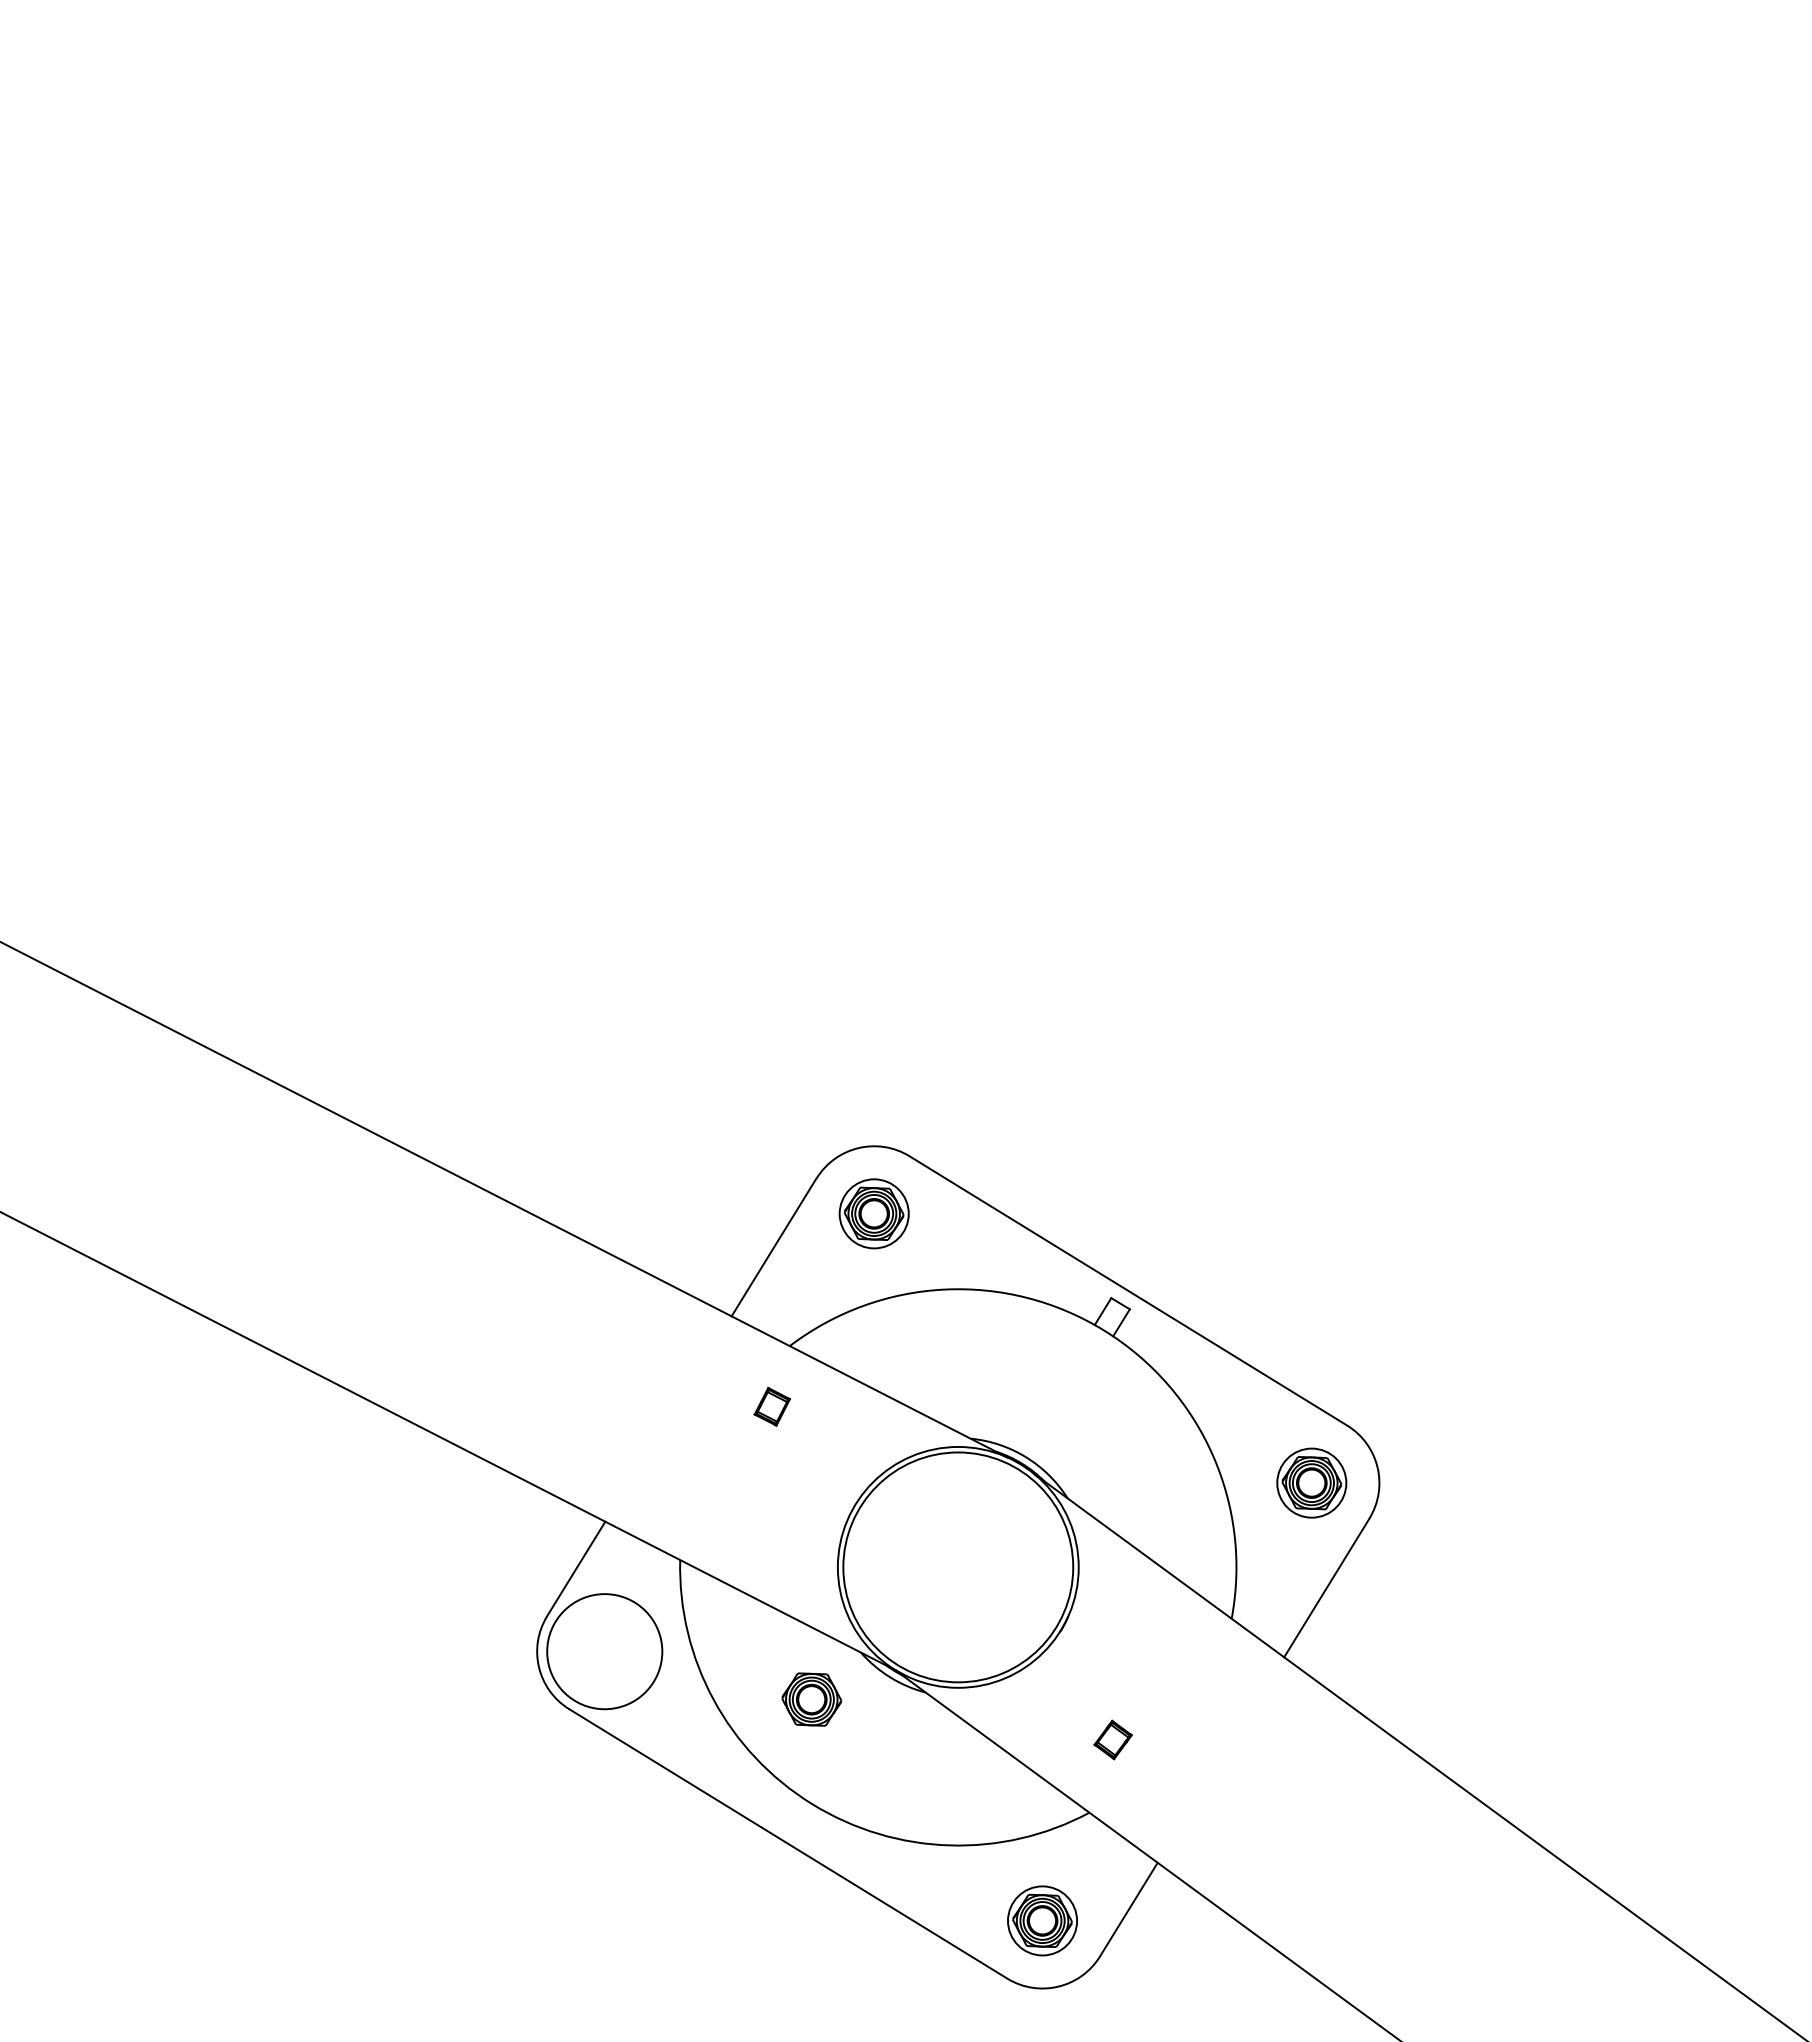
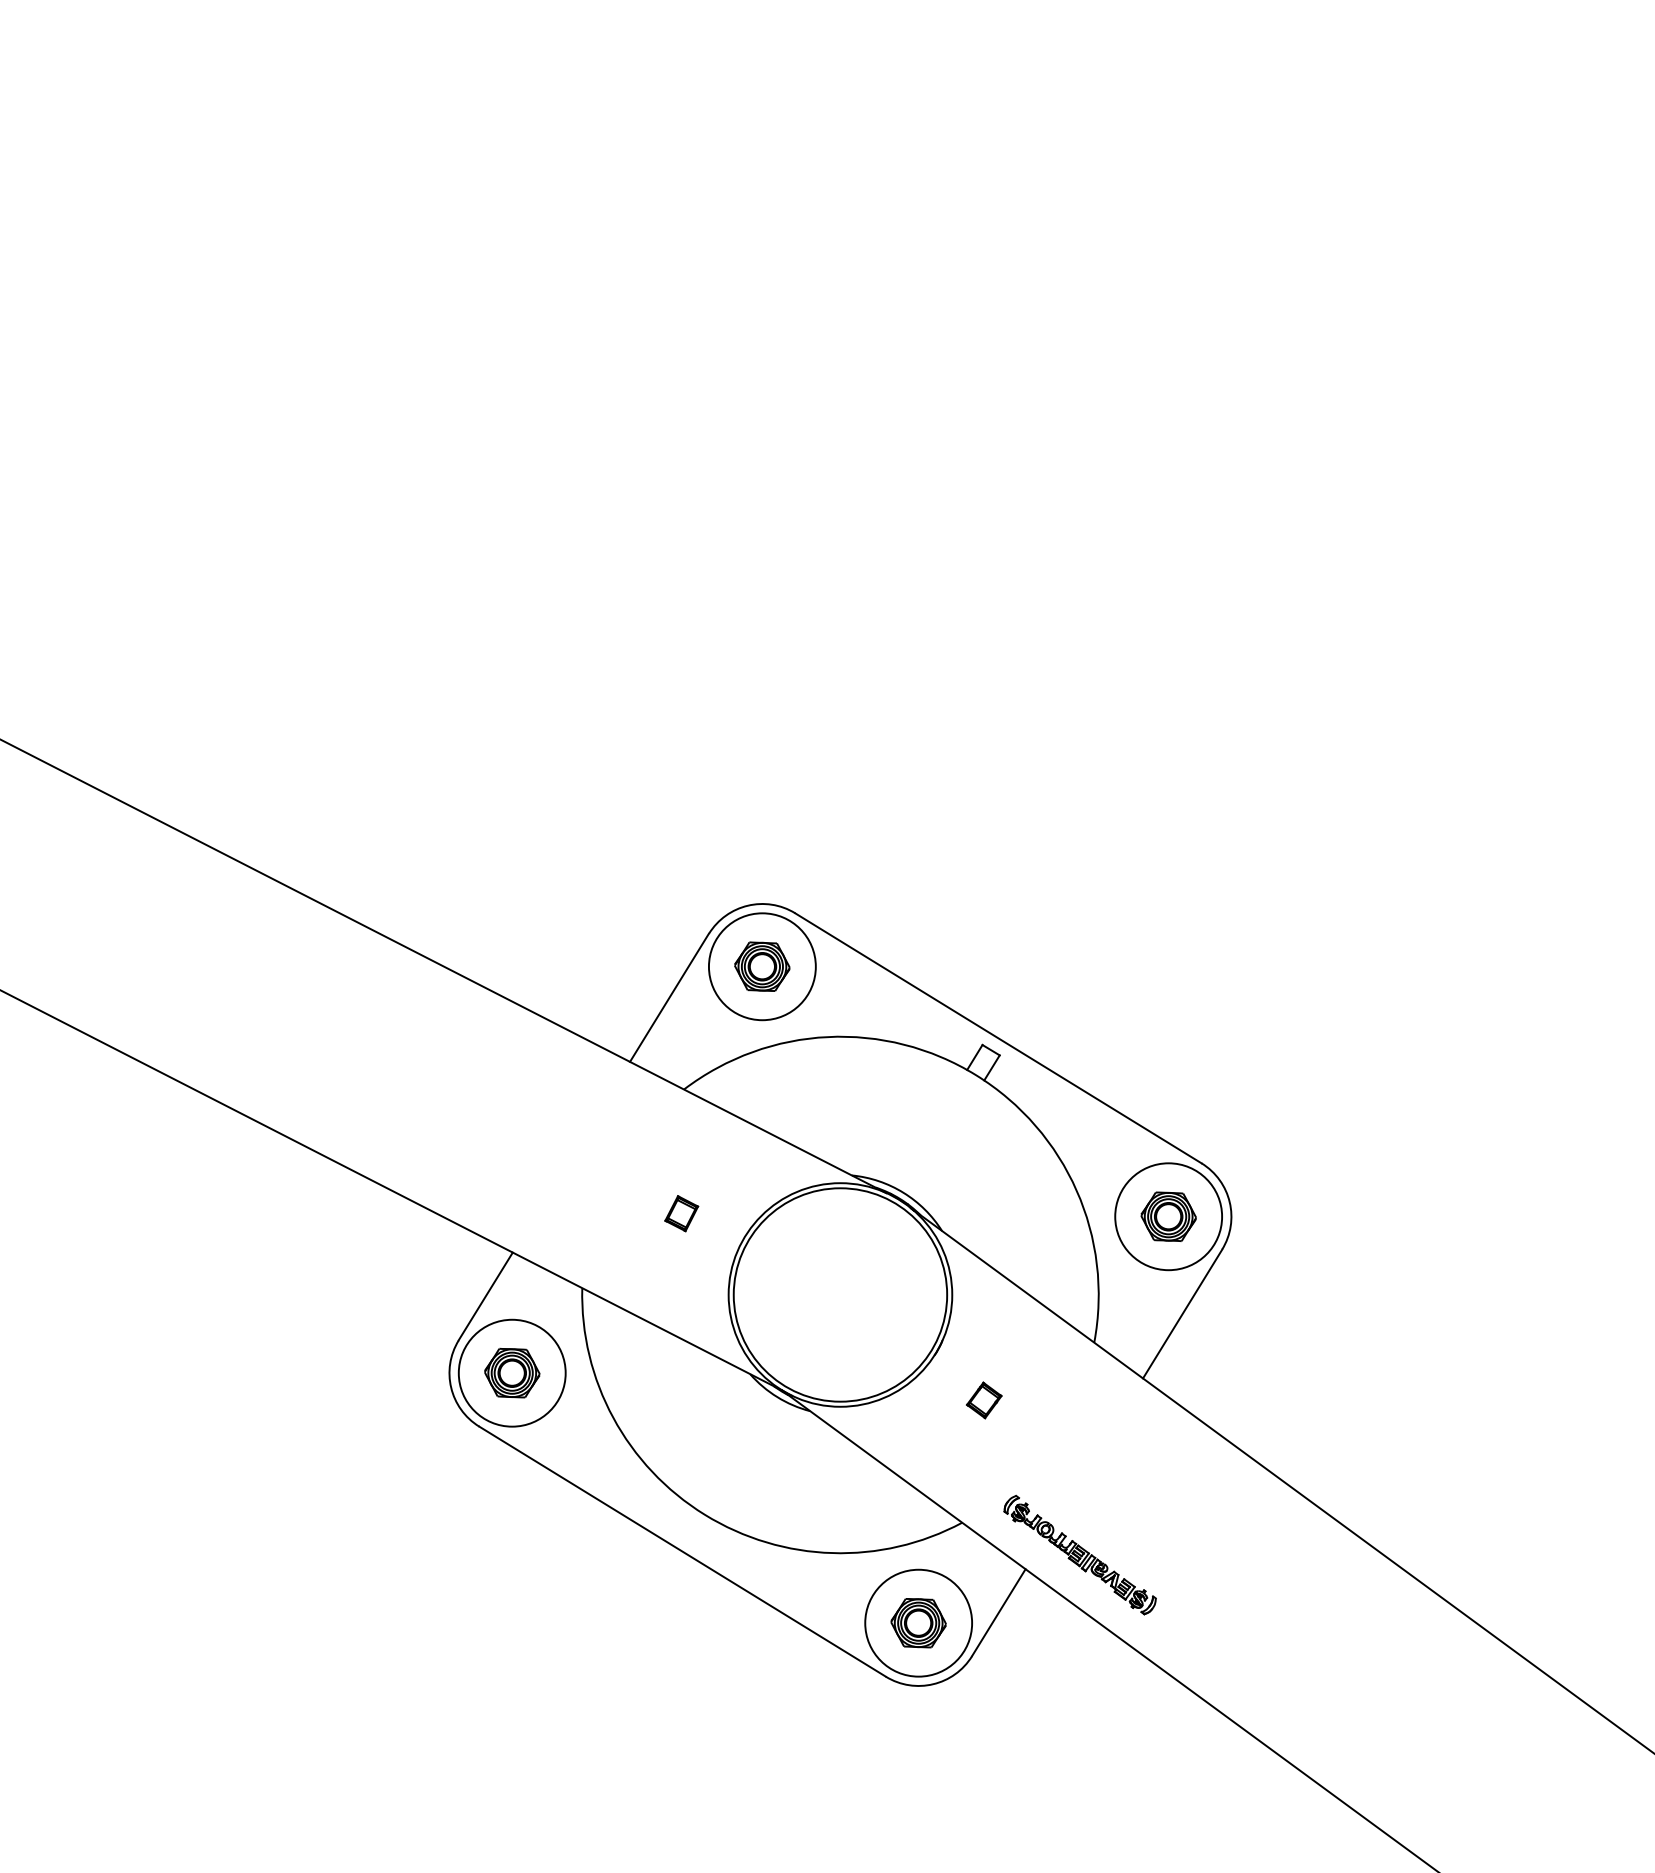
circle: (873, 1213) -> (761, 966), size x1.67
part: (771, 1406) -> (680, 1213), moved
circle: (1311, 1482) -> (1168, 1216), size x1.67
part: (811, 1699) -> (512, 1373), moved
part: (1112, 1739) -> (983, 1399), moved
part: (1216, 1847) -> (1080, 1555), added
circle: (1042, 1920) -> (918, 1622), size x1.67

